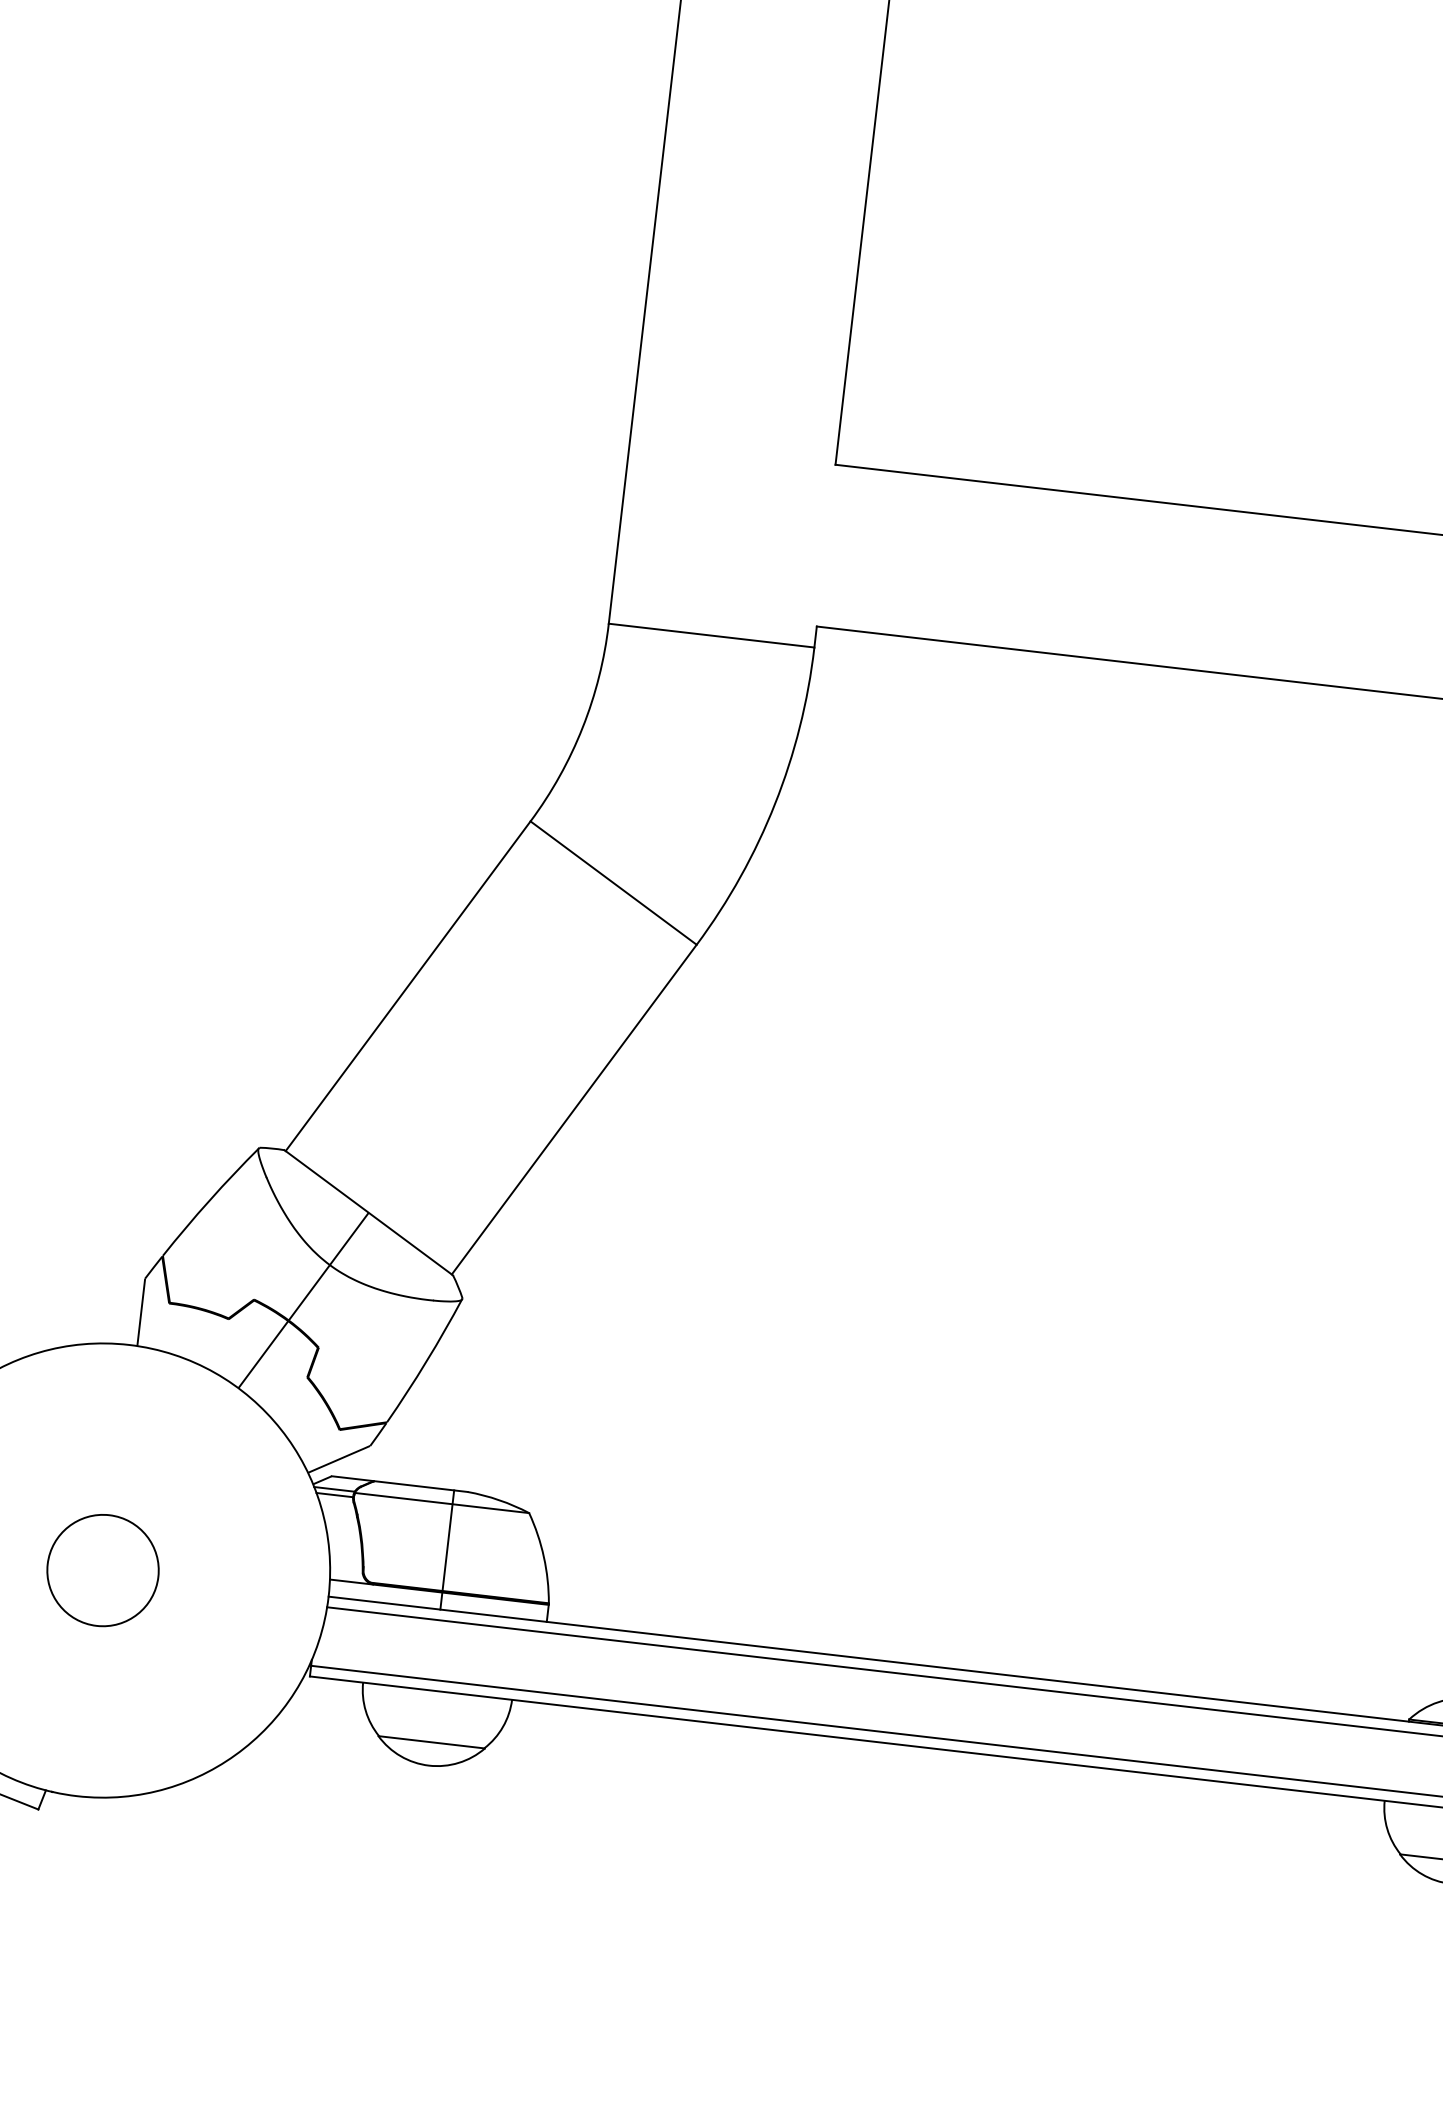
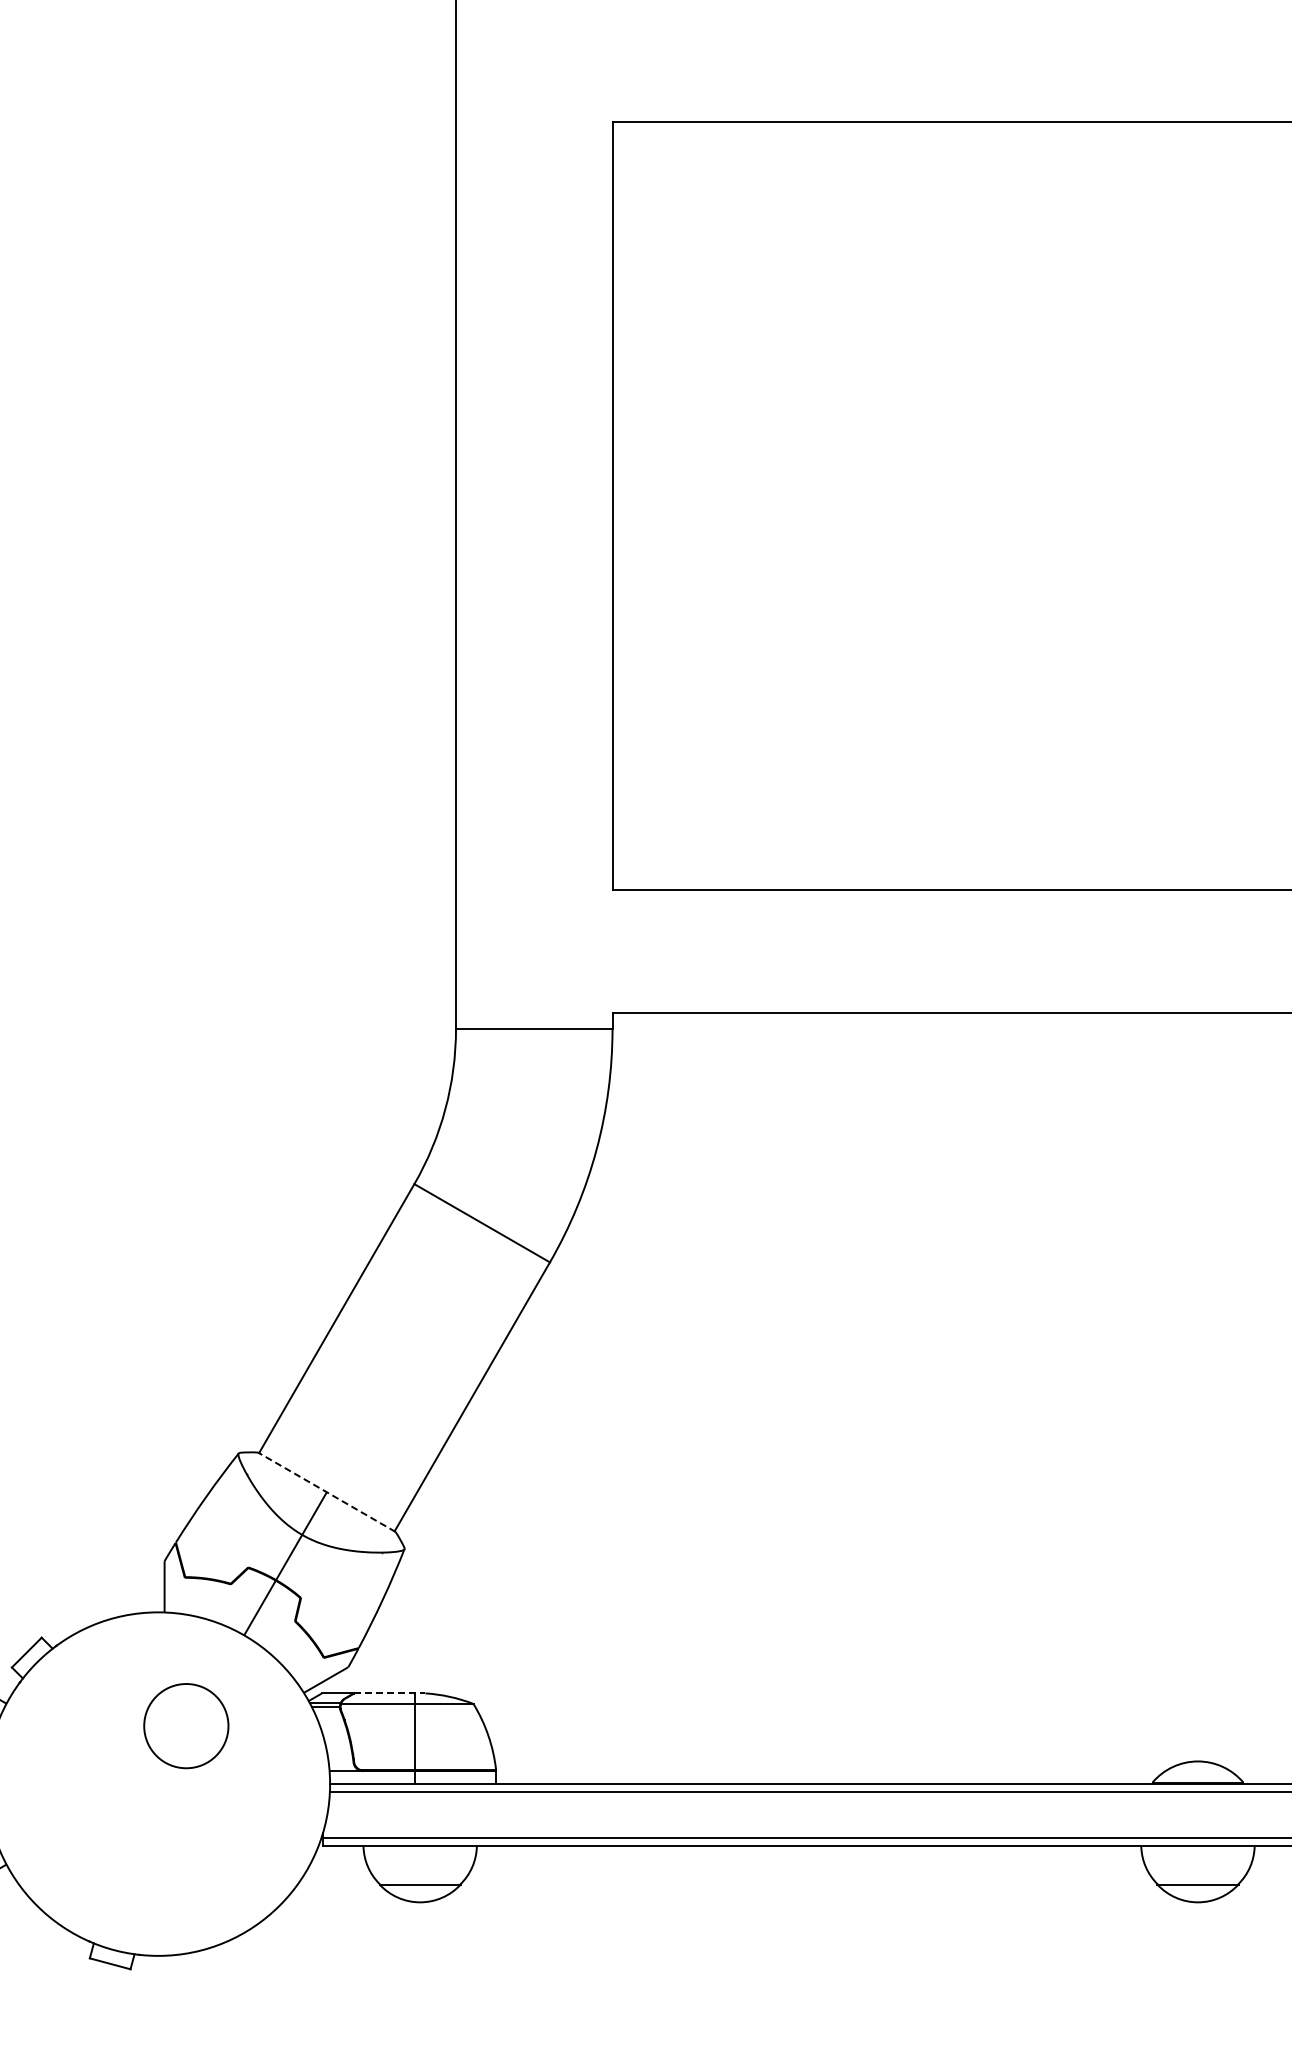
line: (368, 1211) -> (326, 1491), solid -> dashed
line: (420, 1486) -> (389, 1693), solid -> dashed
circle: (103, 1571) -> (186, 1726), moved

